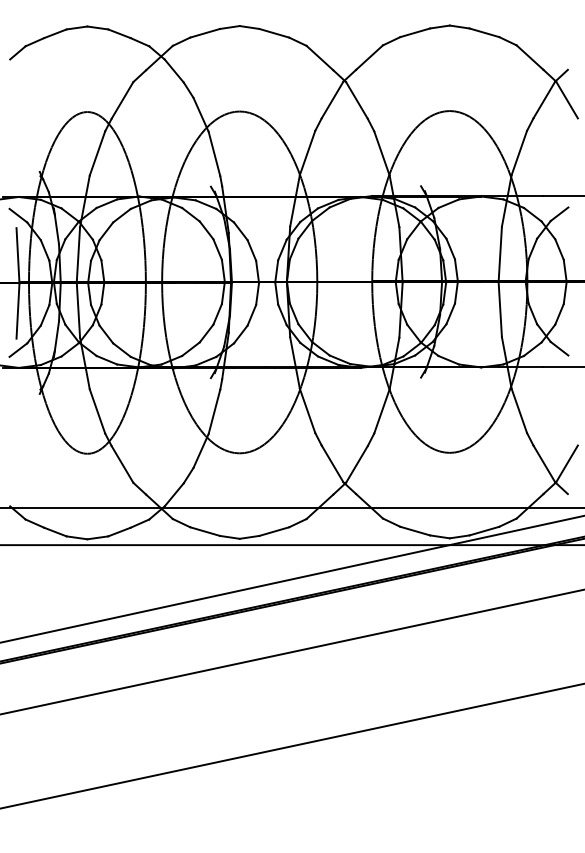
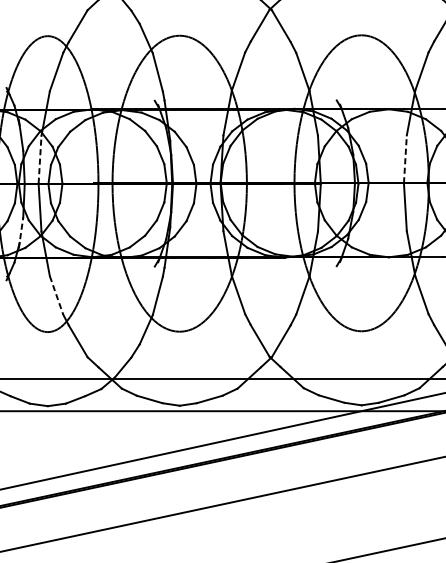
line: (78, 254) -> (40, 159), solid -> dashed
line: (500, 254) -> (405, 159), solid -> dashed
line: (56, 338) -> (21, 232), solid -> dashed
line: (97, 411) -> (56, 295), solid -> dashed

